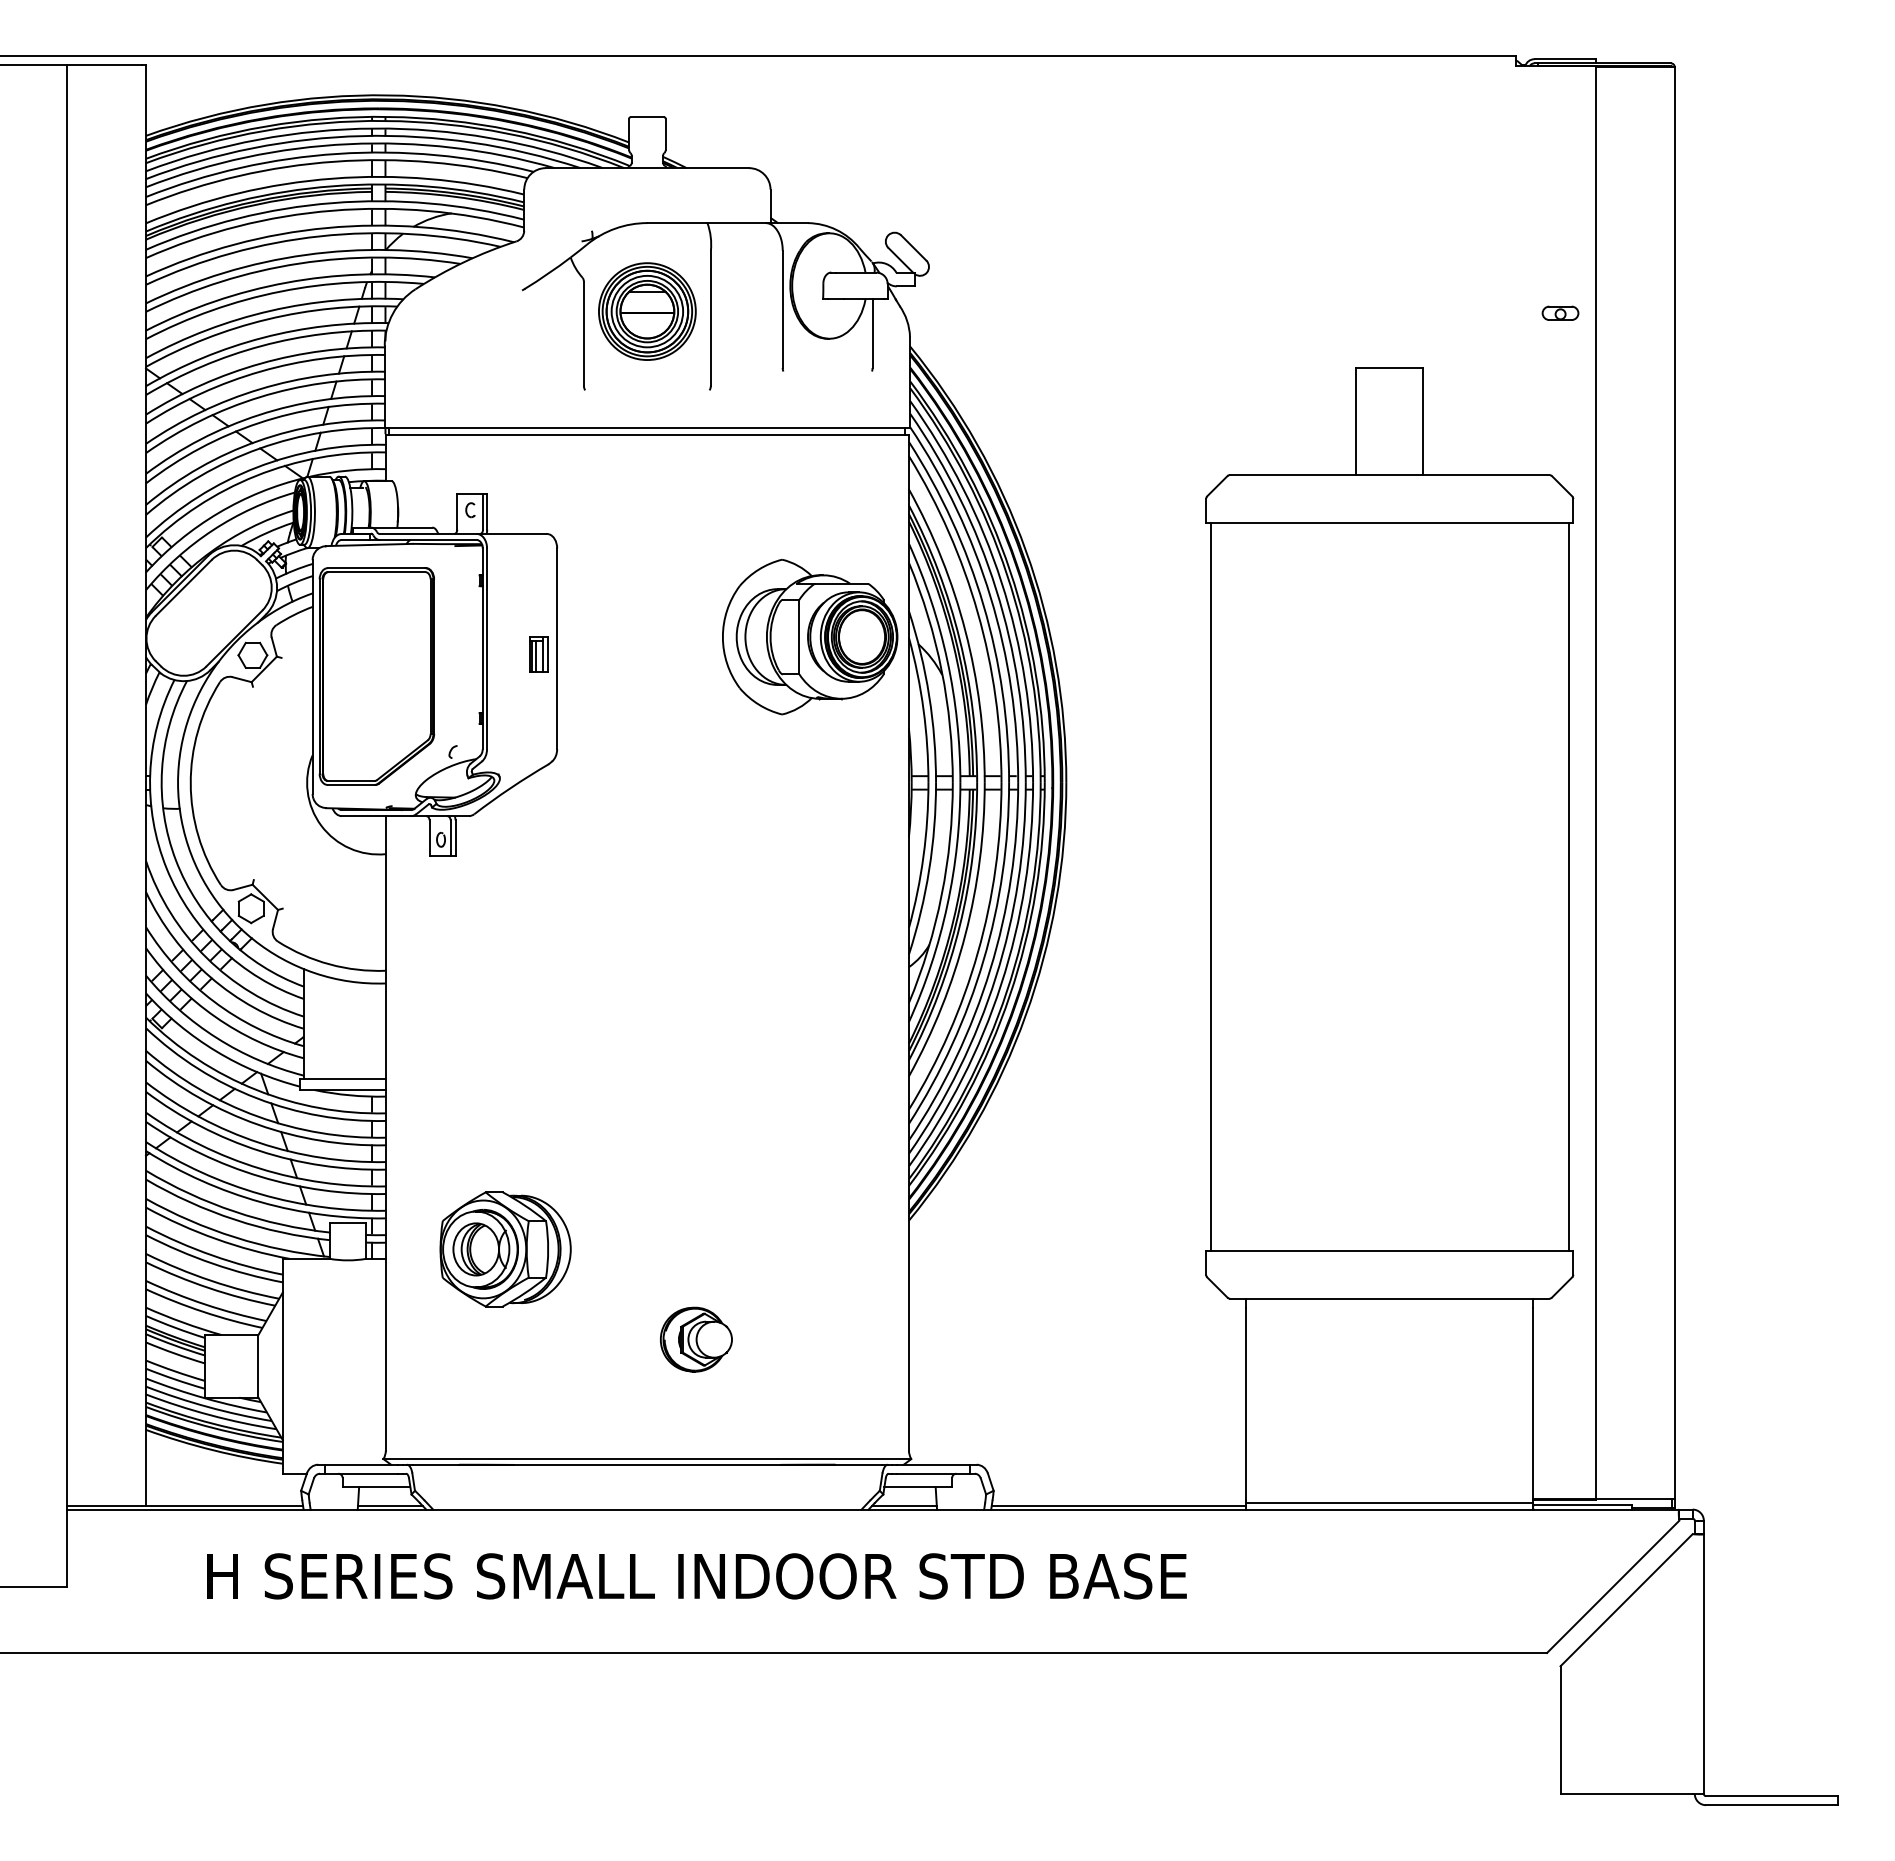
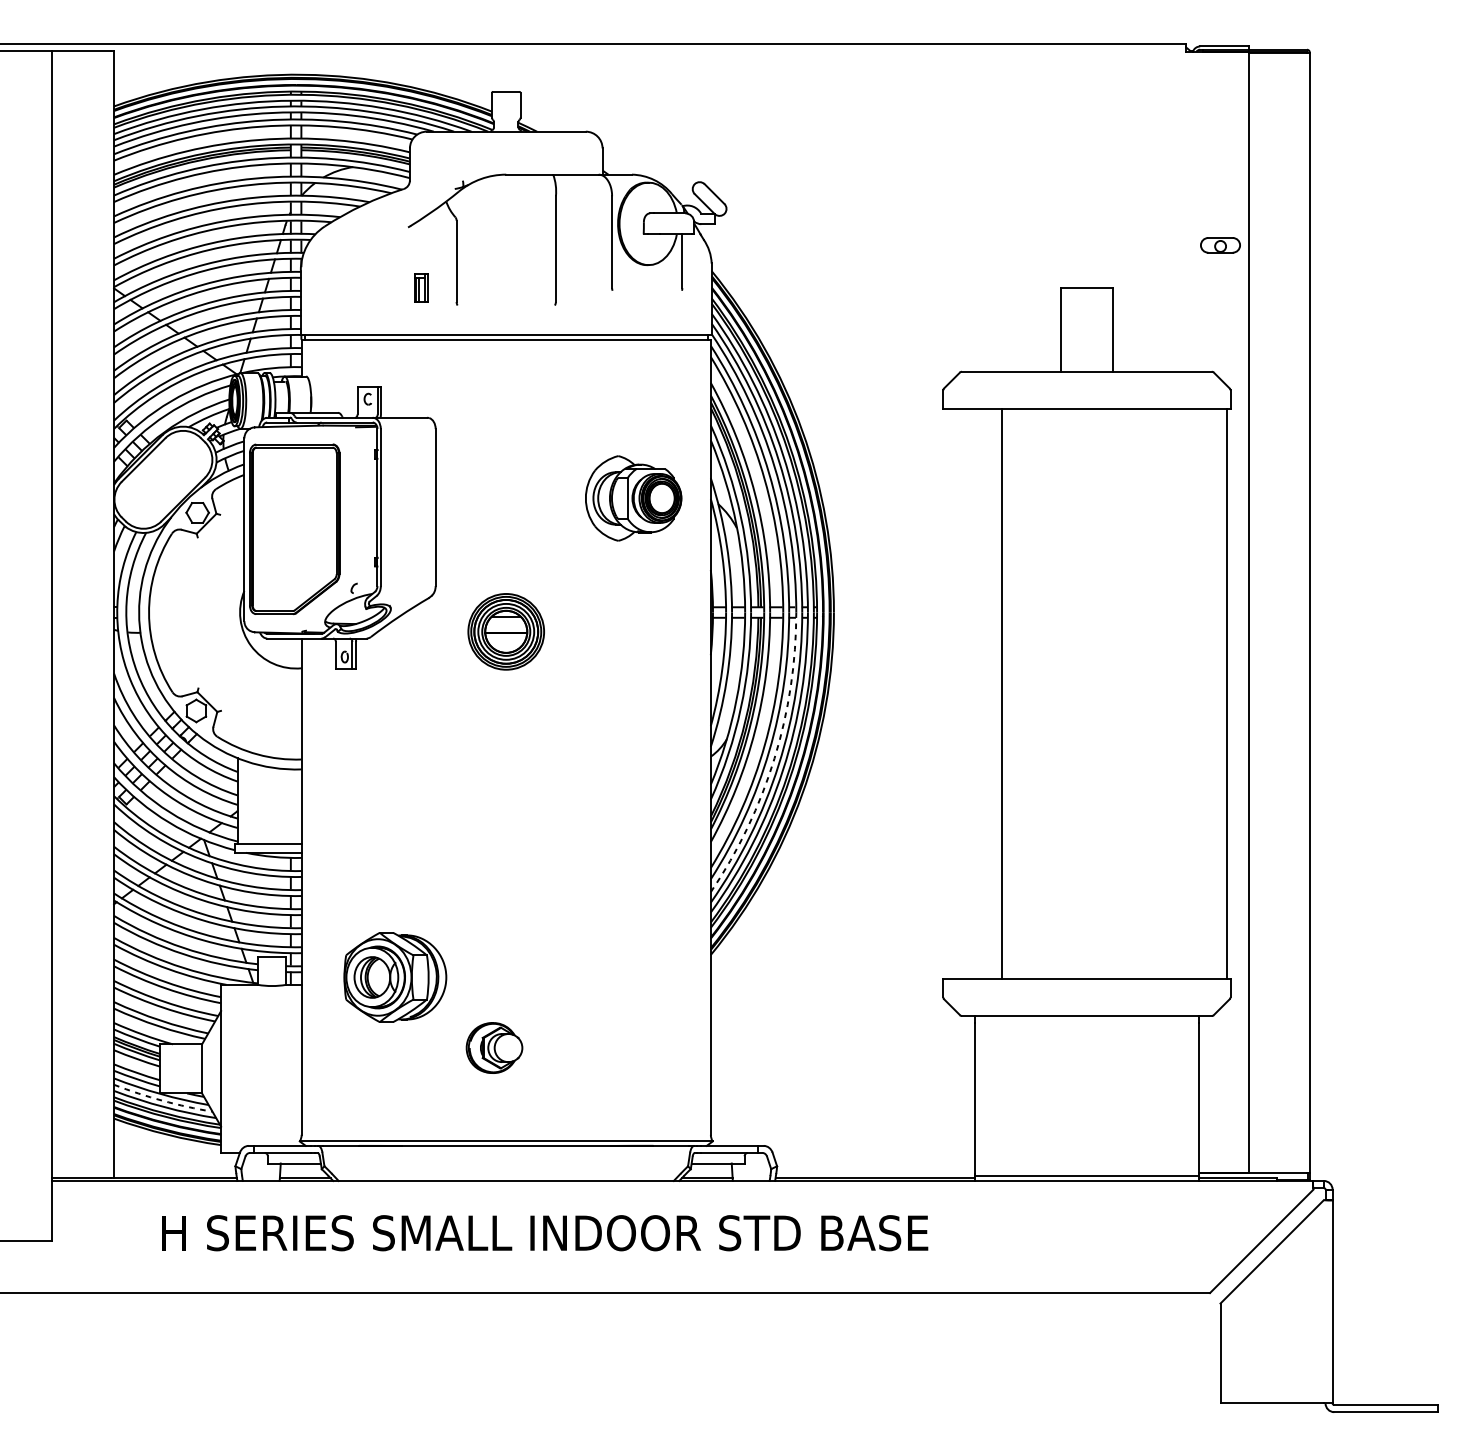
part: (647, 311) -> (506, 631), moved
part: (1560, 312) -> (1220, 244), size x1.4
part: (810, 636) -> (633, 498), size x0.7
part: (538, 654) -> (421, 288), moved
line: (1210, 886) -> (1001, 693), moved
arc: (990, 969) -> (774, 758), solid -> dashed
part: (696, 1339) -> (494, 1047), moved
arc: (208, 1407) -> (162, 1101), solid -> dashed

